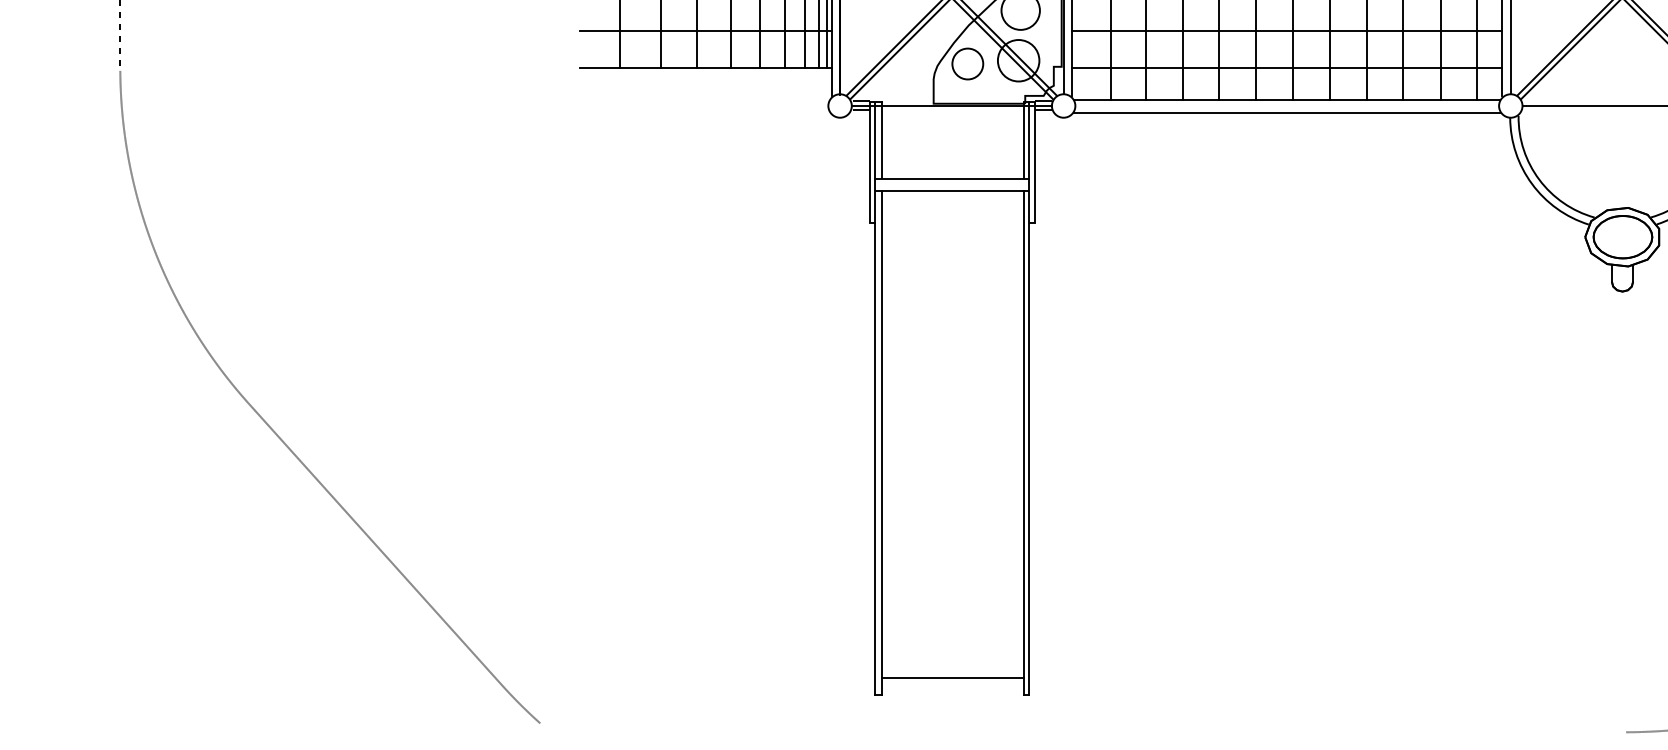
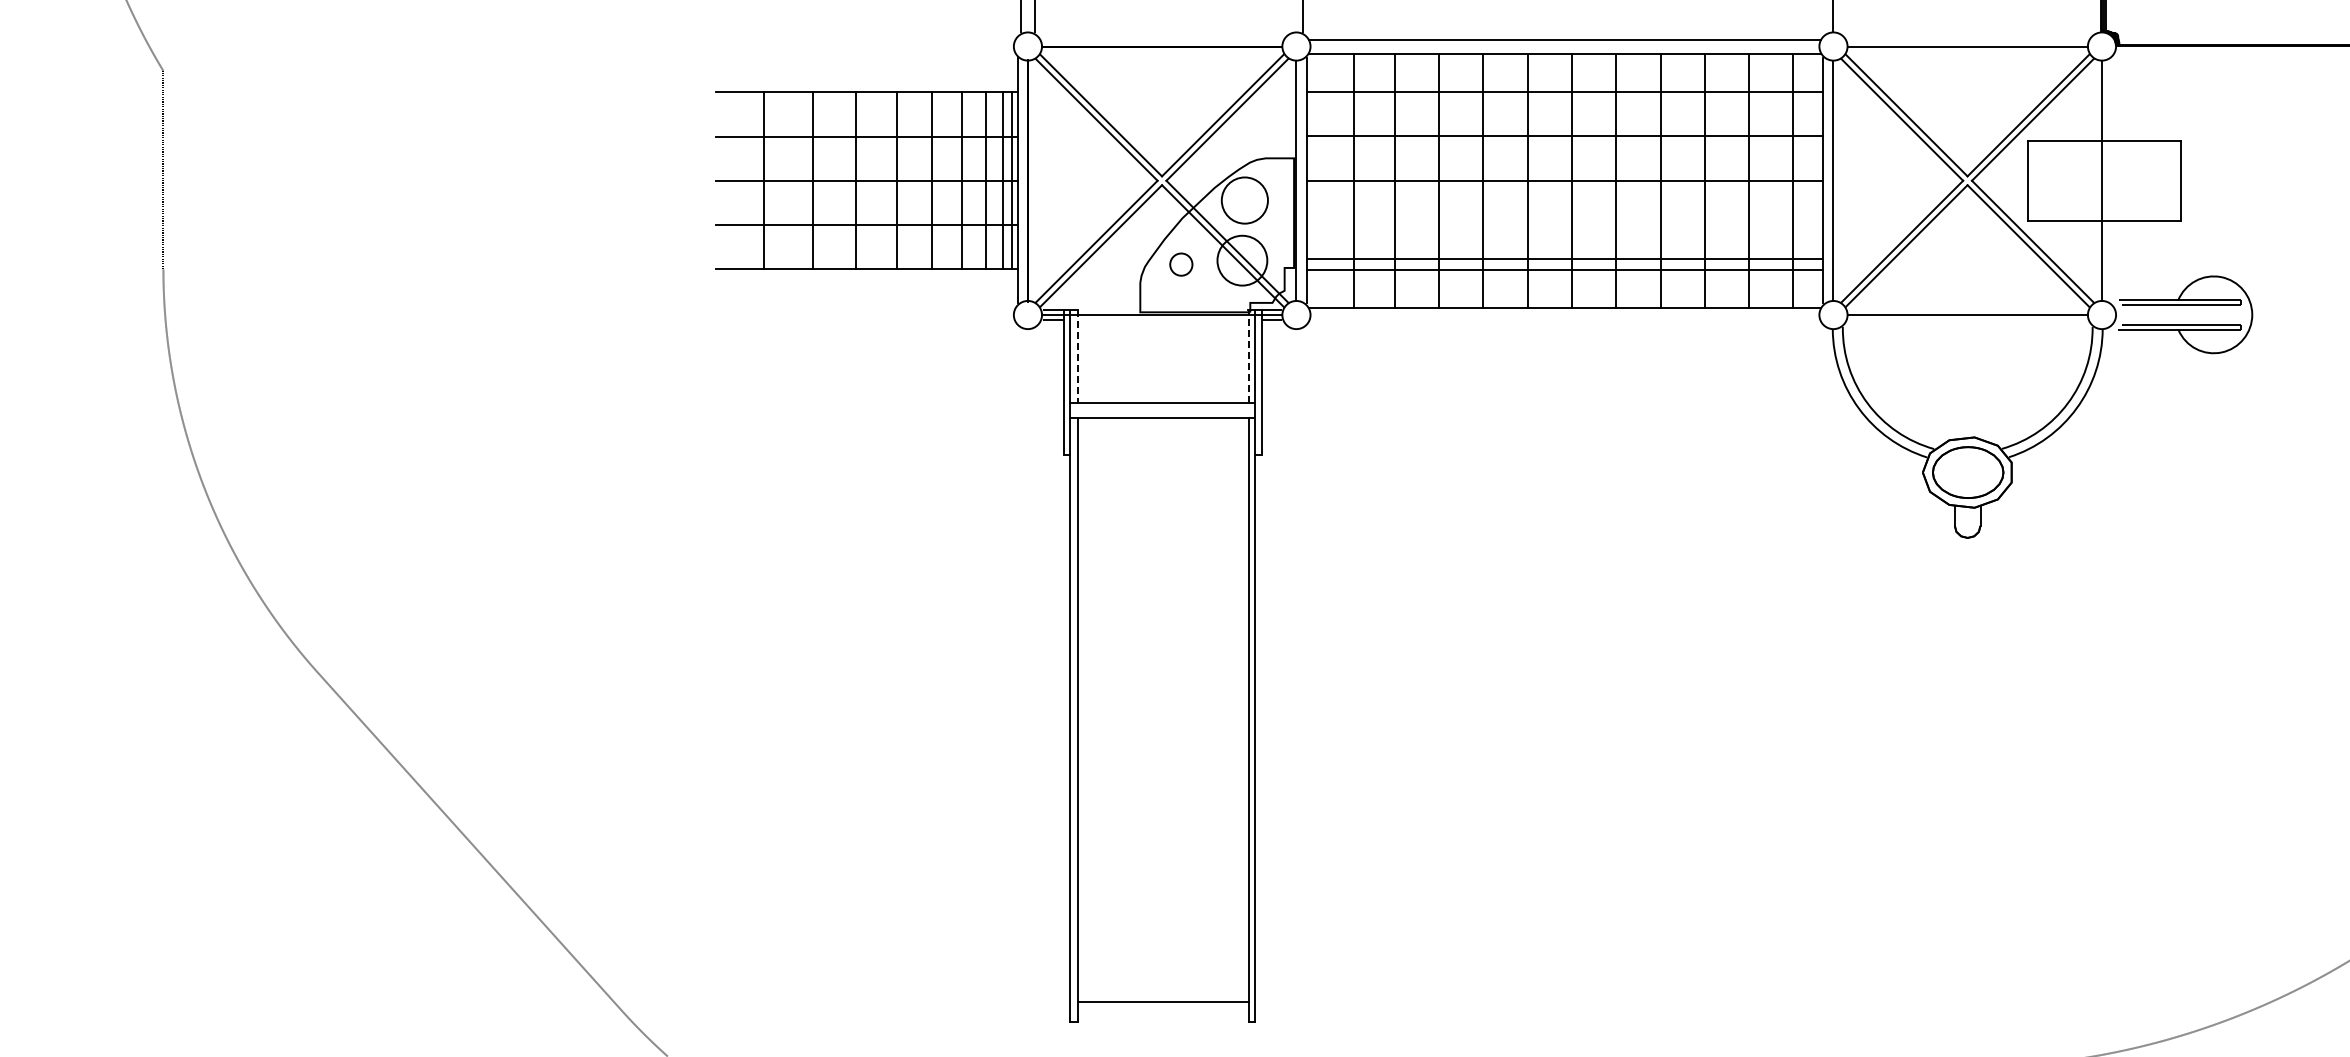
line: (1286, 30) -> (1564, 258), moved
circle: (967, 63) -> (1180, 264), size x0.6
line: (1286, 113) -> (1564, 323), removed
line: (882, 140) -> (1078, 356), solid -> dashed
line: (1023, 140) -> (1248, 356), solid -> dashed

